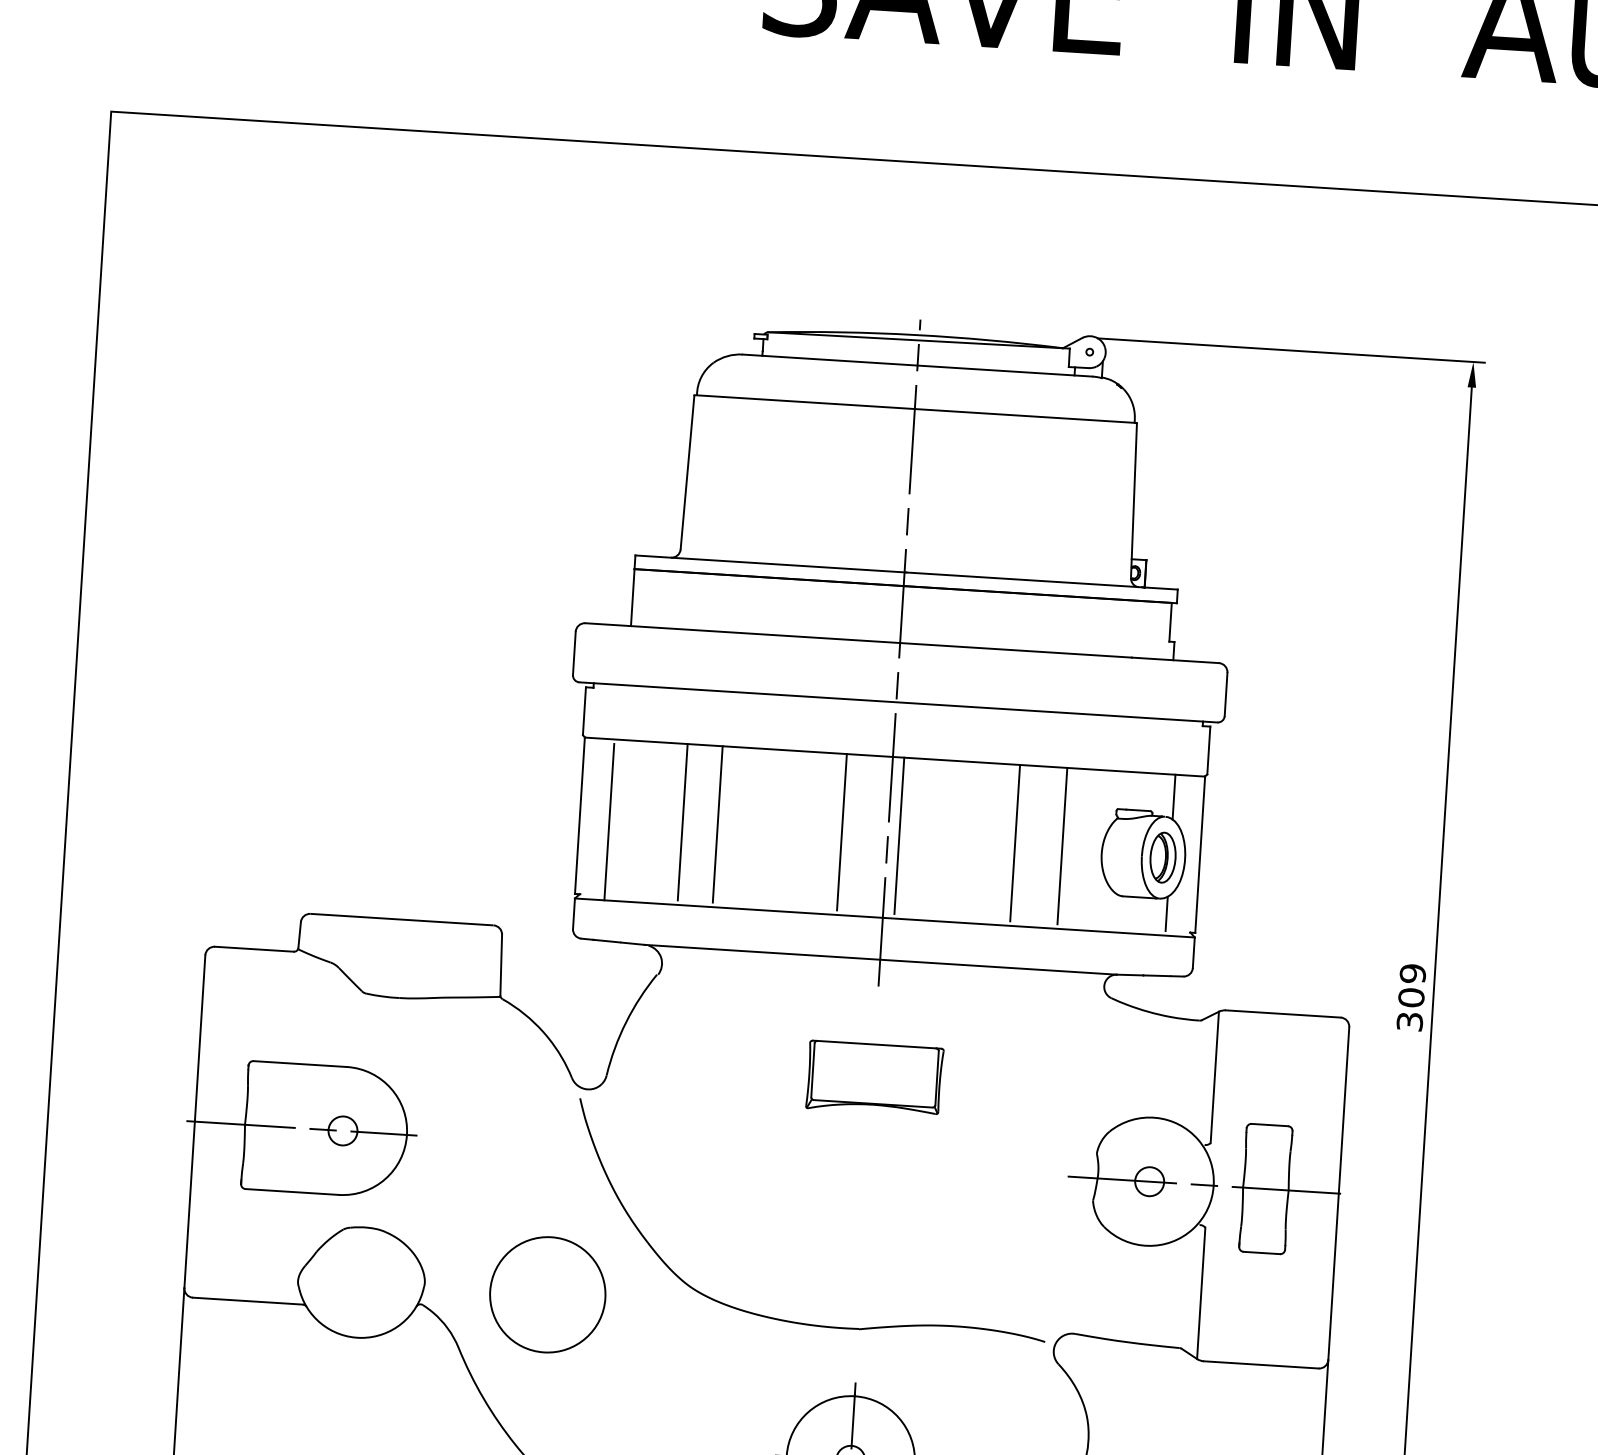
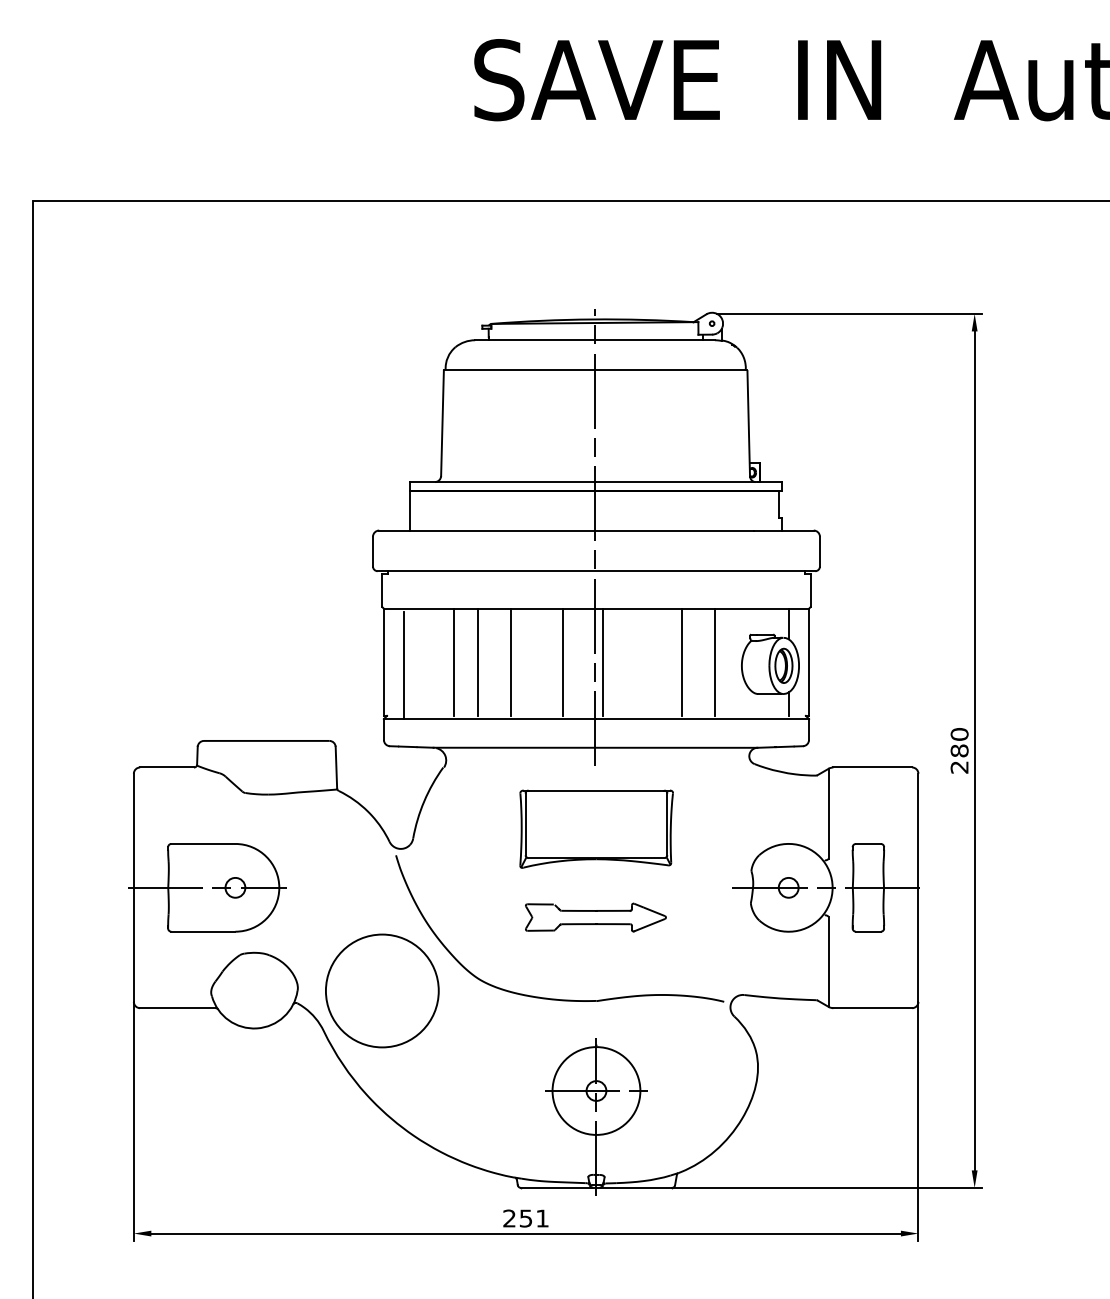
line: (764, 826) -> (510, 661), added
text: (1411, 997) -> (959, 750), 309 -> 280
part: (874, 1077) -> (596, 828), size x1.67
part: (865, 1207) -> (595, 917), added
circle: (547, 1294) -> (382, 990), size x1.43

